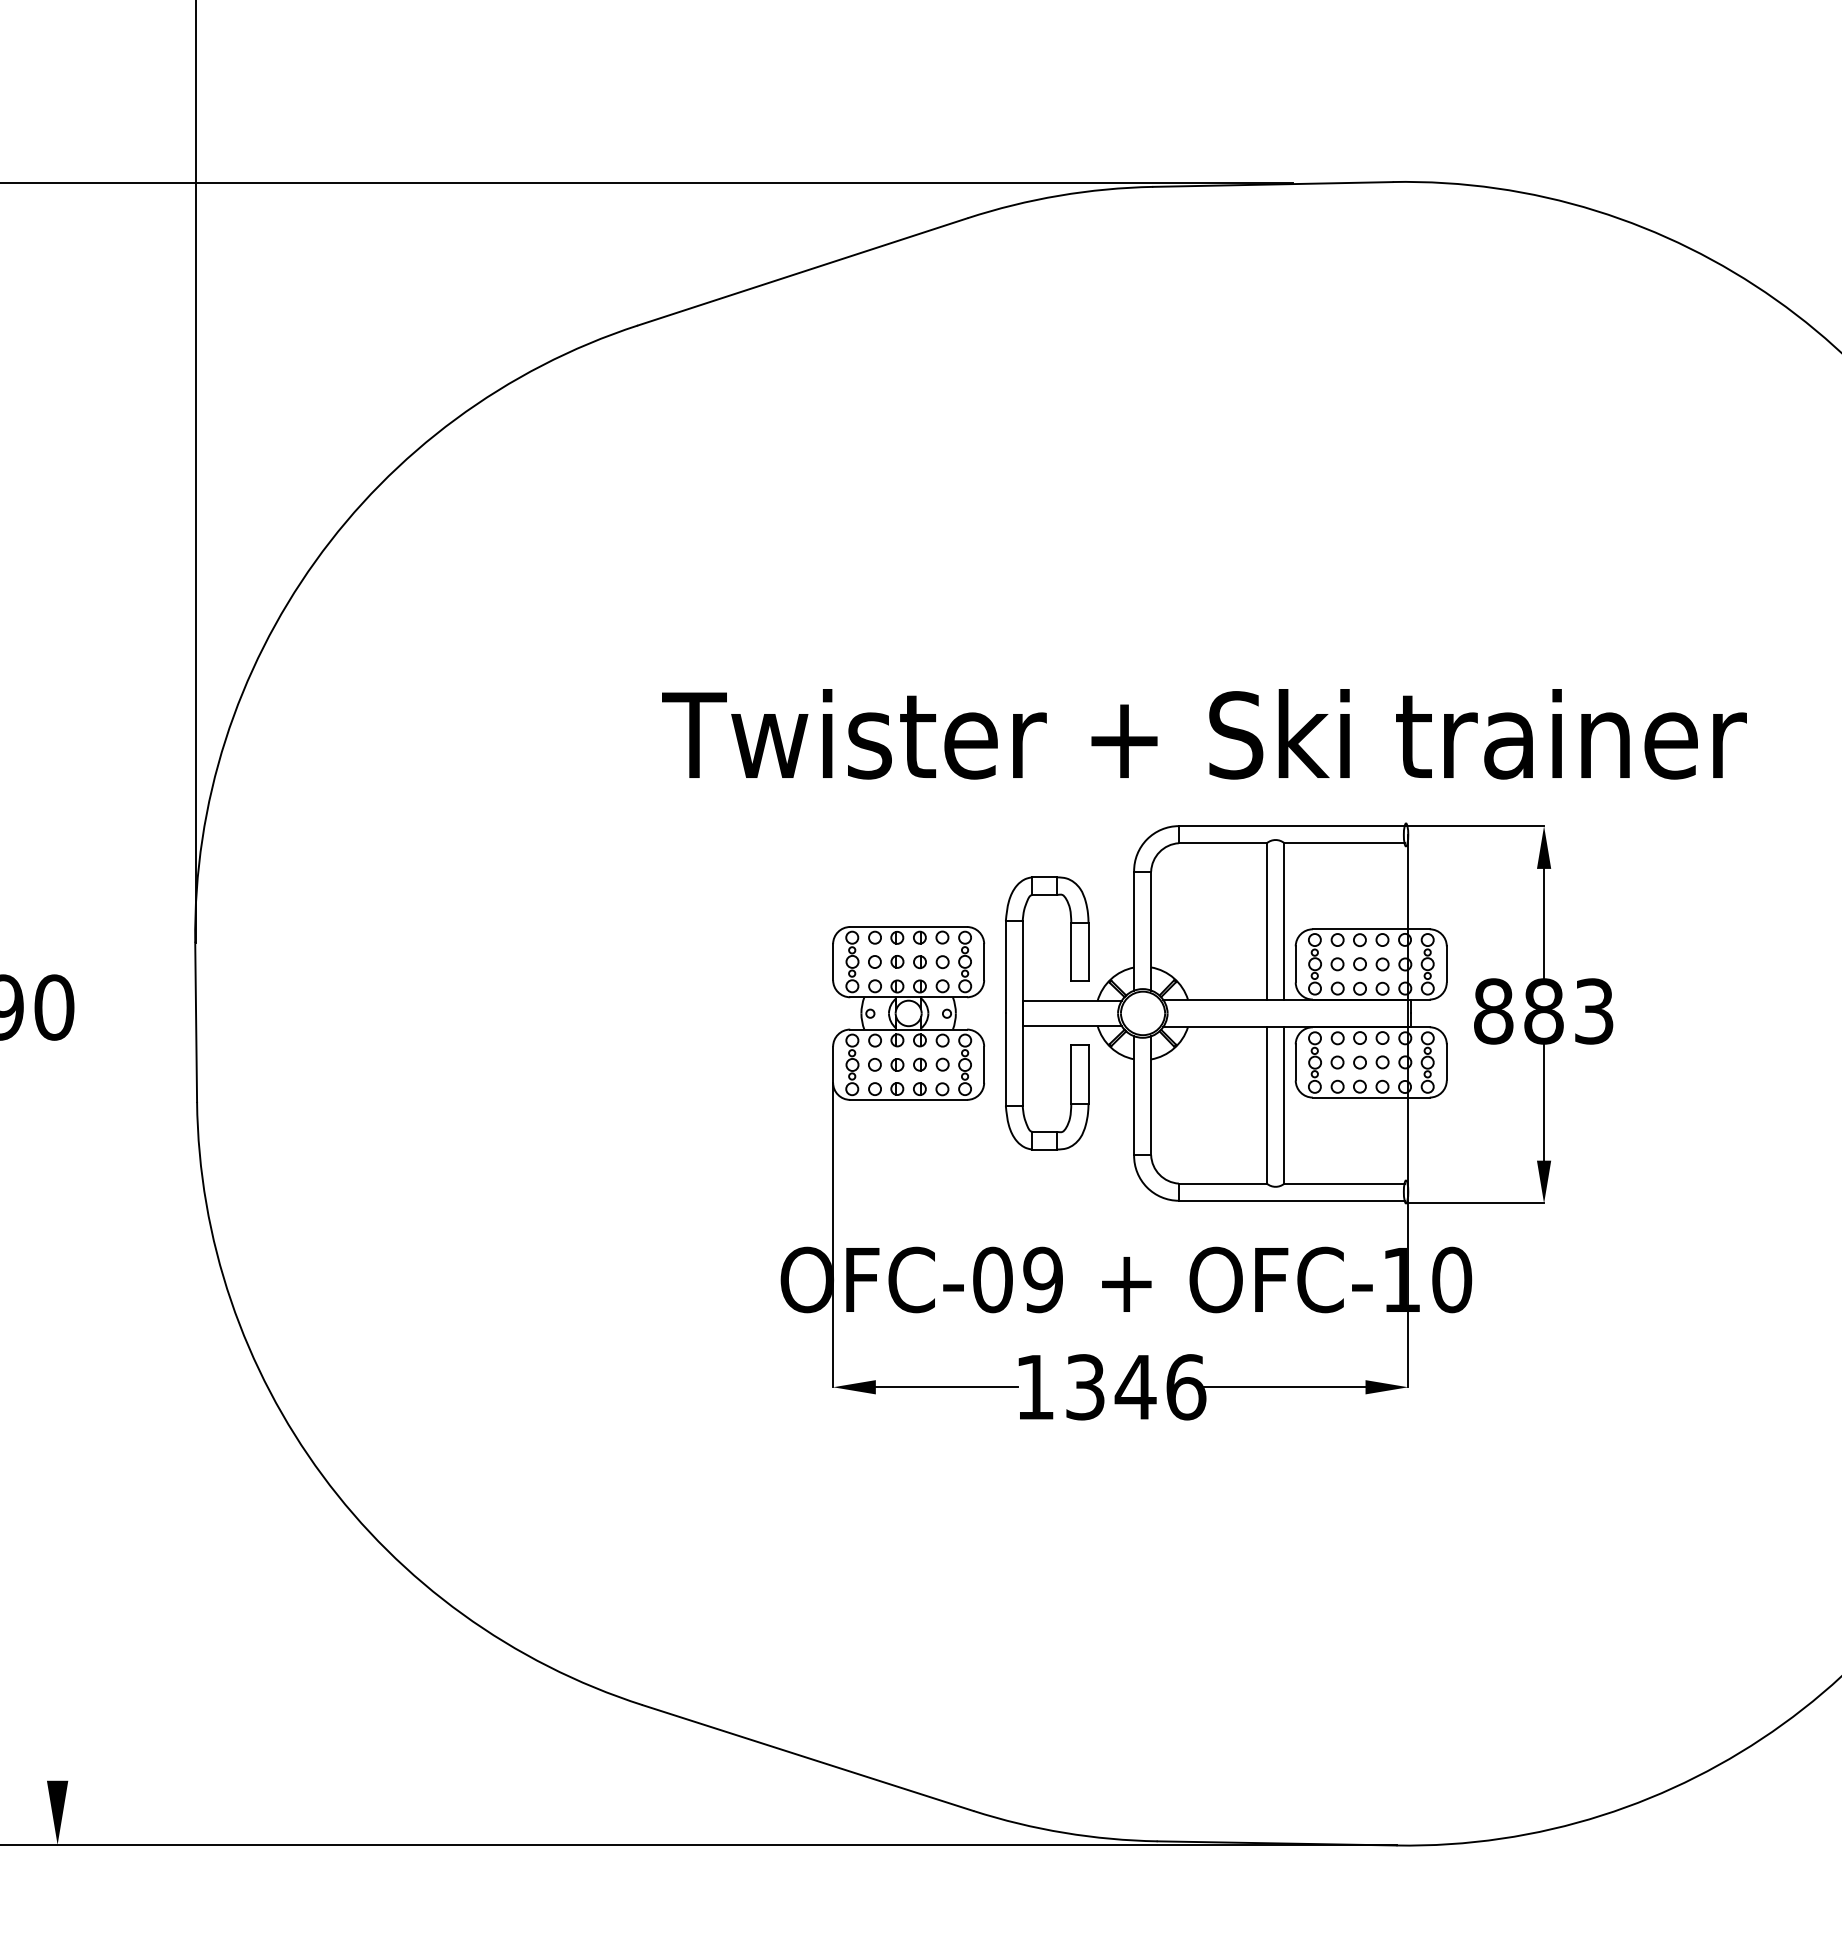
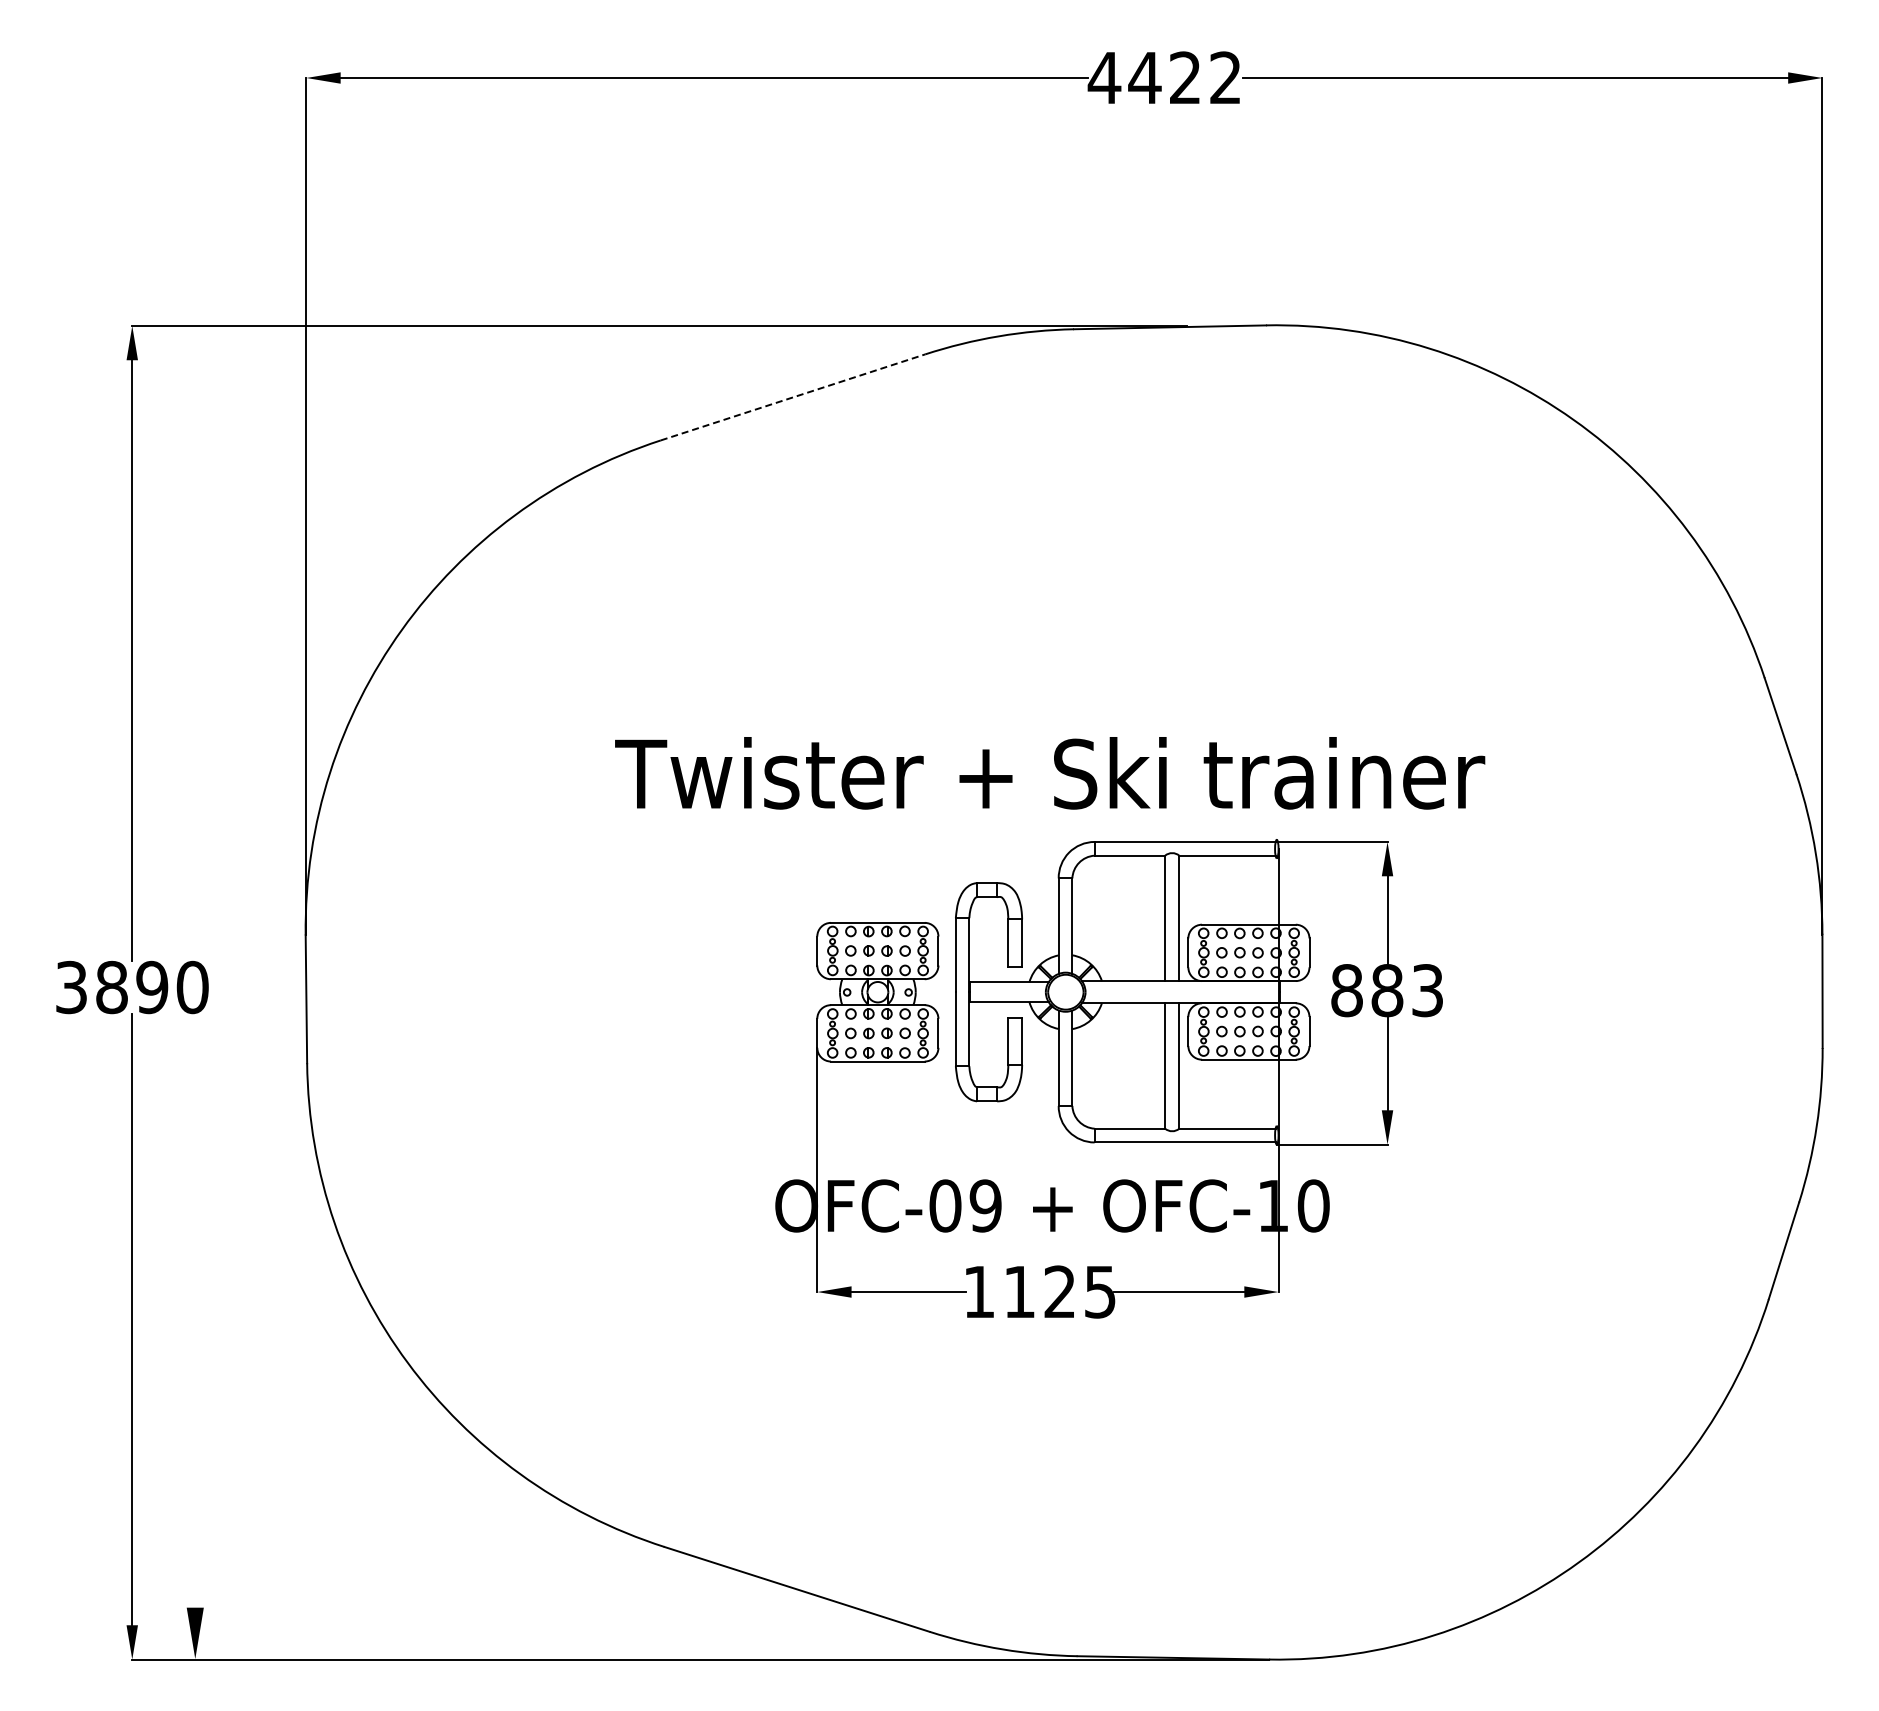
line: (803, 271) -> (793, 397), solid -> dashed
text: (1204, 734) -> (1050, 773), moved
text: (1136, 1386) -> (1060, 1291), 1346 -> 1125

